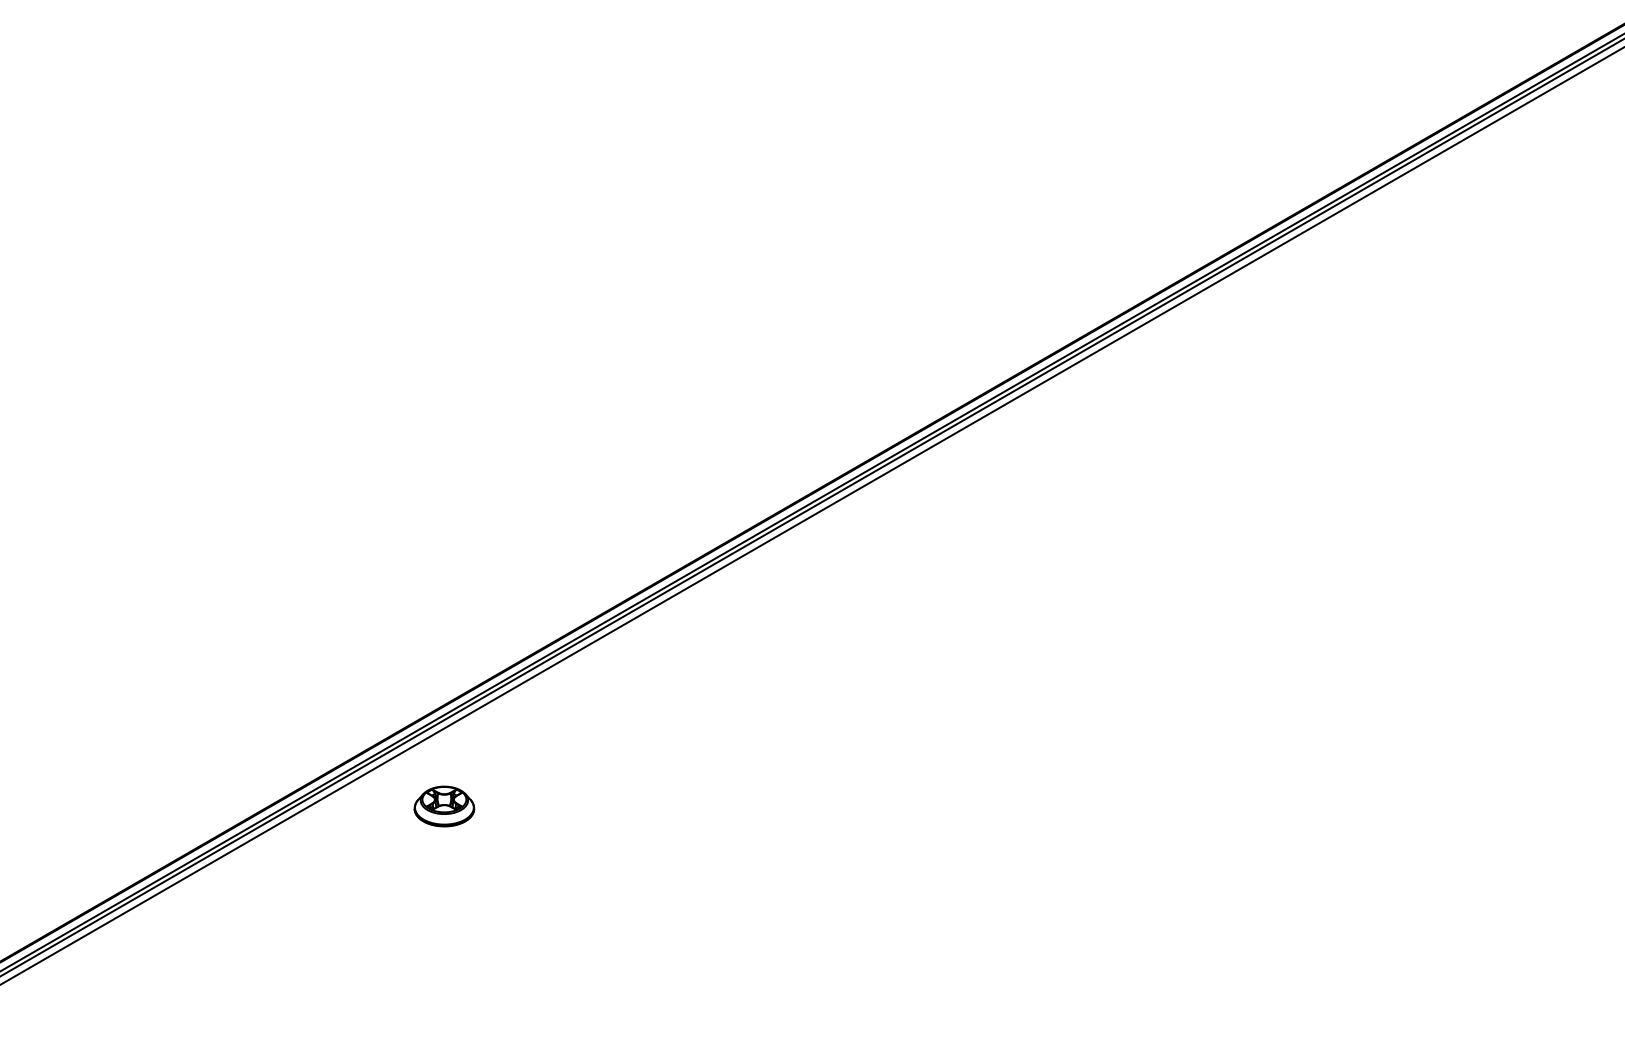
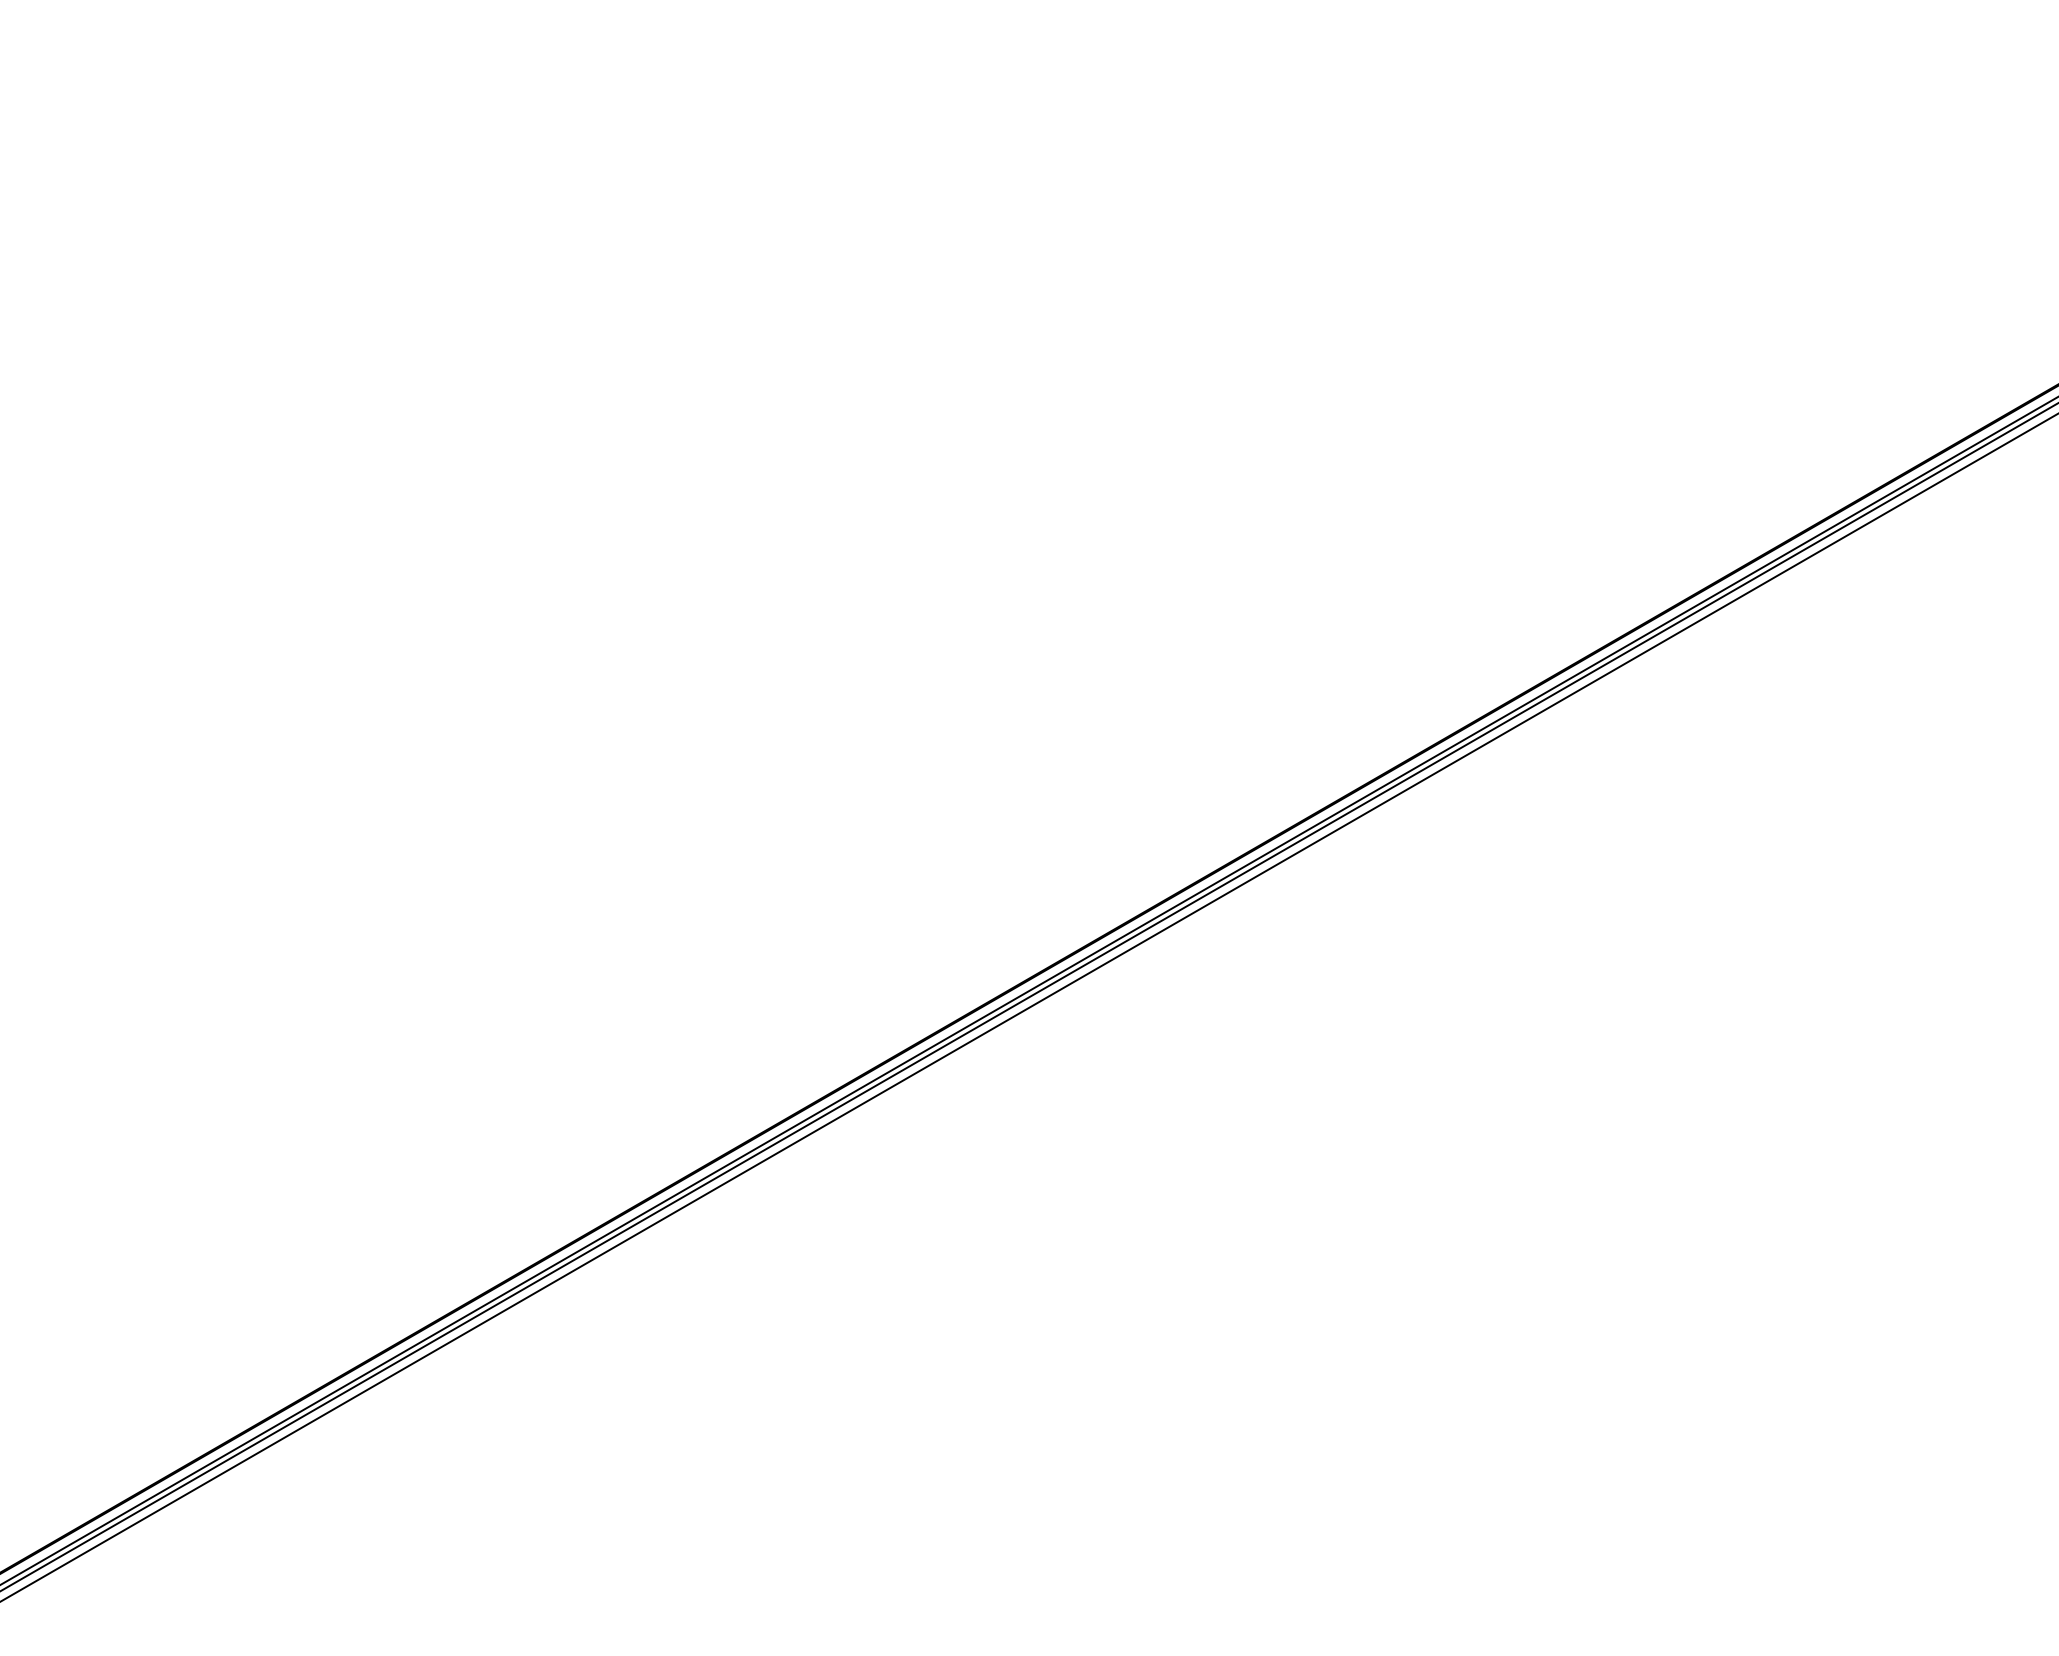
part: (444, 806) -> (663, 1316), removed

